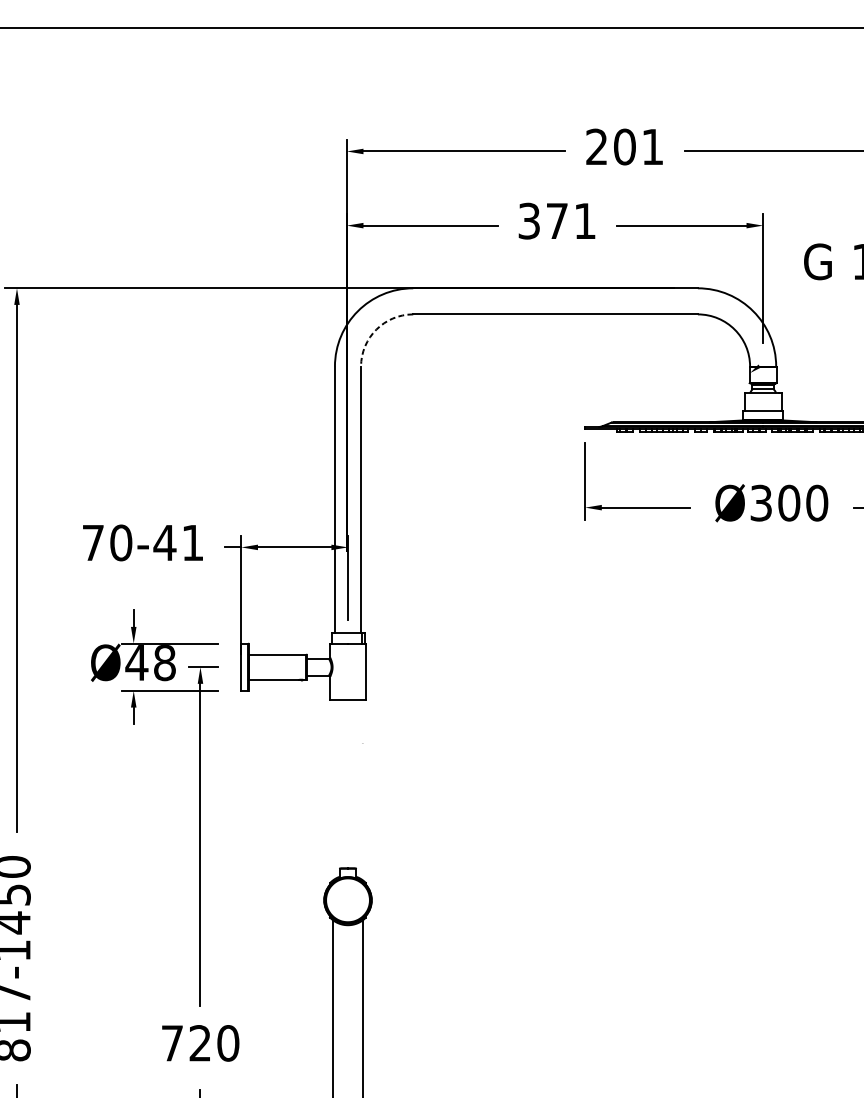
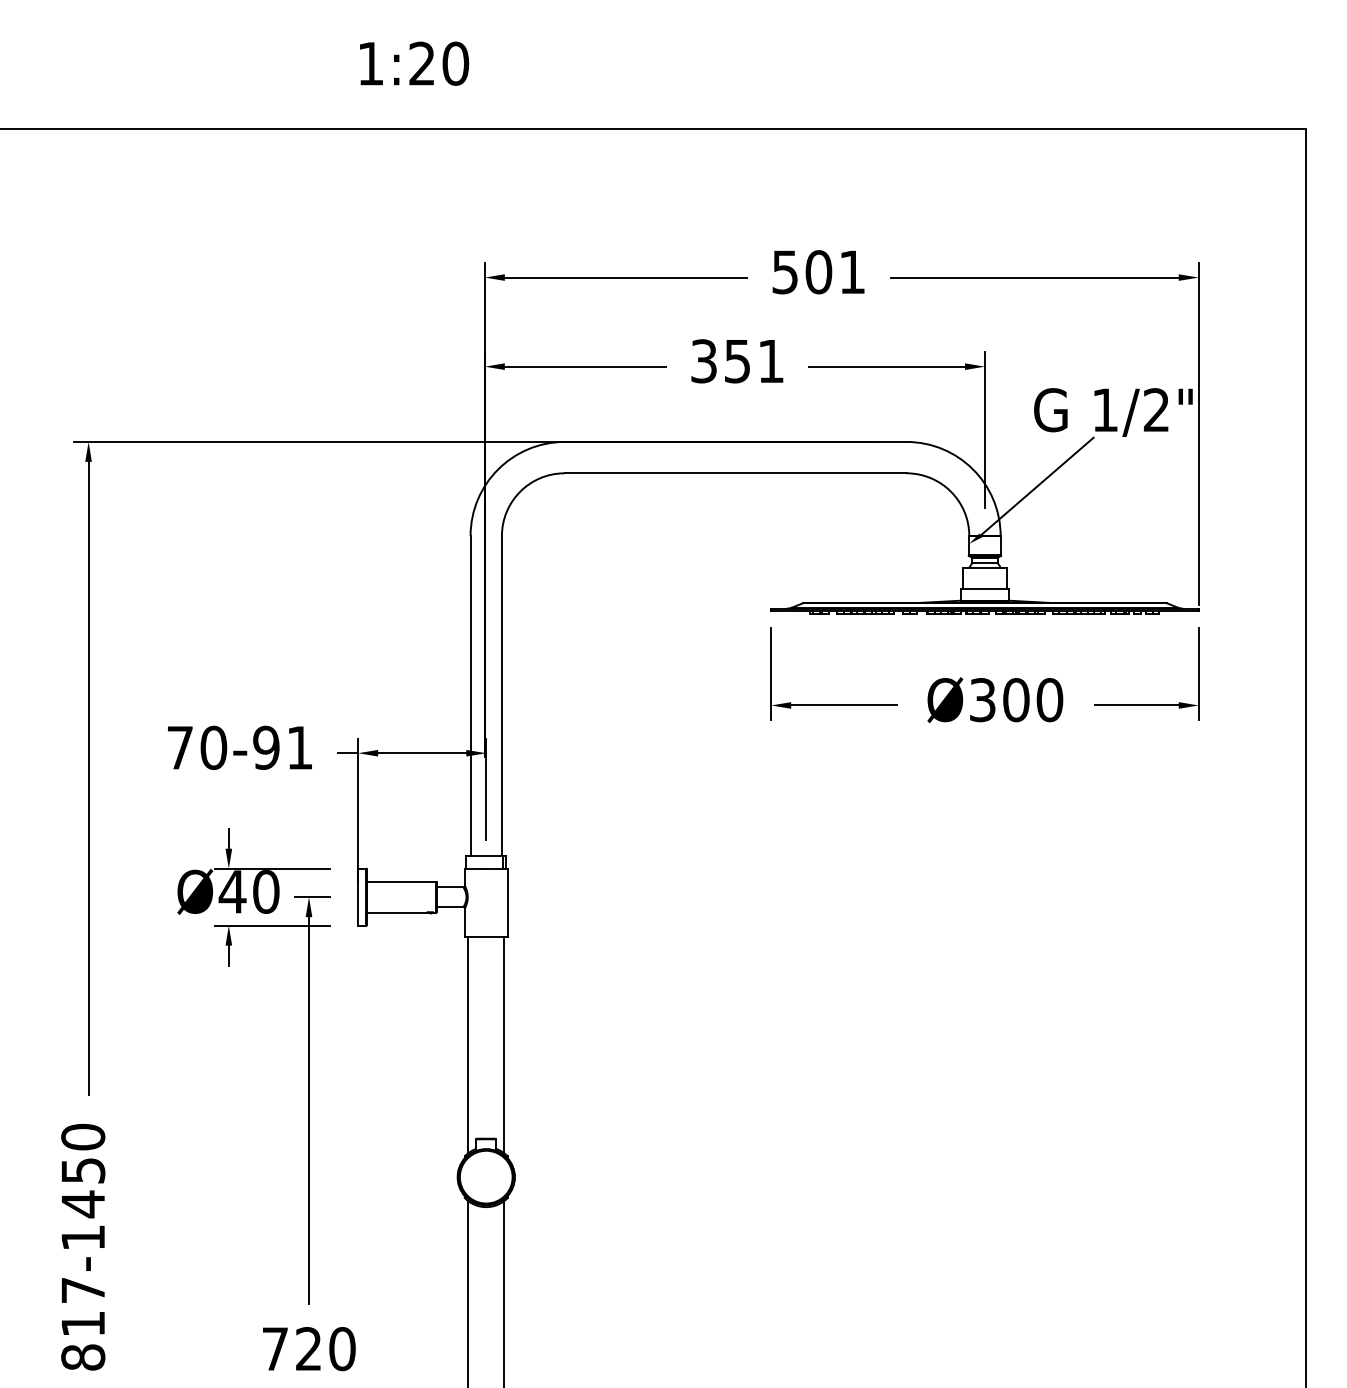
text: (596, 147) -> (784, 272), 201 -> 501
text: (557, 221) -> (737, 361), 371 -> 351
line: (806, 325) -> (1036, 486), added
arc: (376, 329) -> (520, 491), dashed -> solid
text: (165, 542) -> (266, 747), 70-41 -> 70-91
text: (165, 662) -> (266, 891), Ø48 -> Ø40
line: (333, 790) -> (468, 1045), added
line: (363, 790) -> (504, 1045), added

